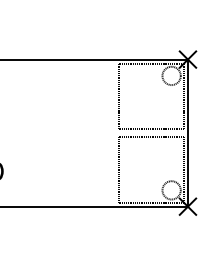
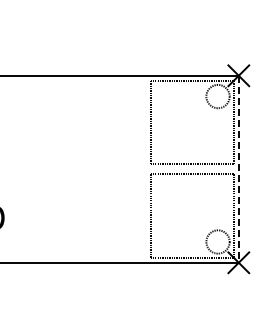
line: (187, 133) -> (238, 169), solid -> dashed

